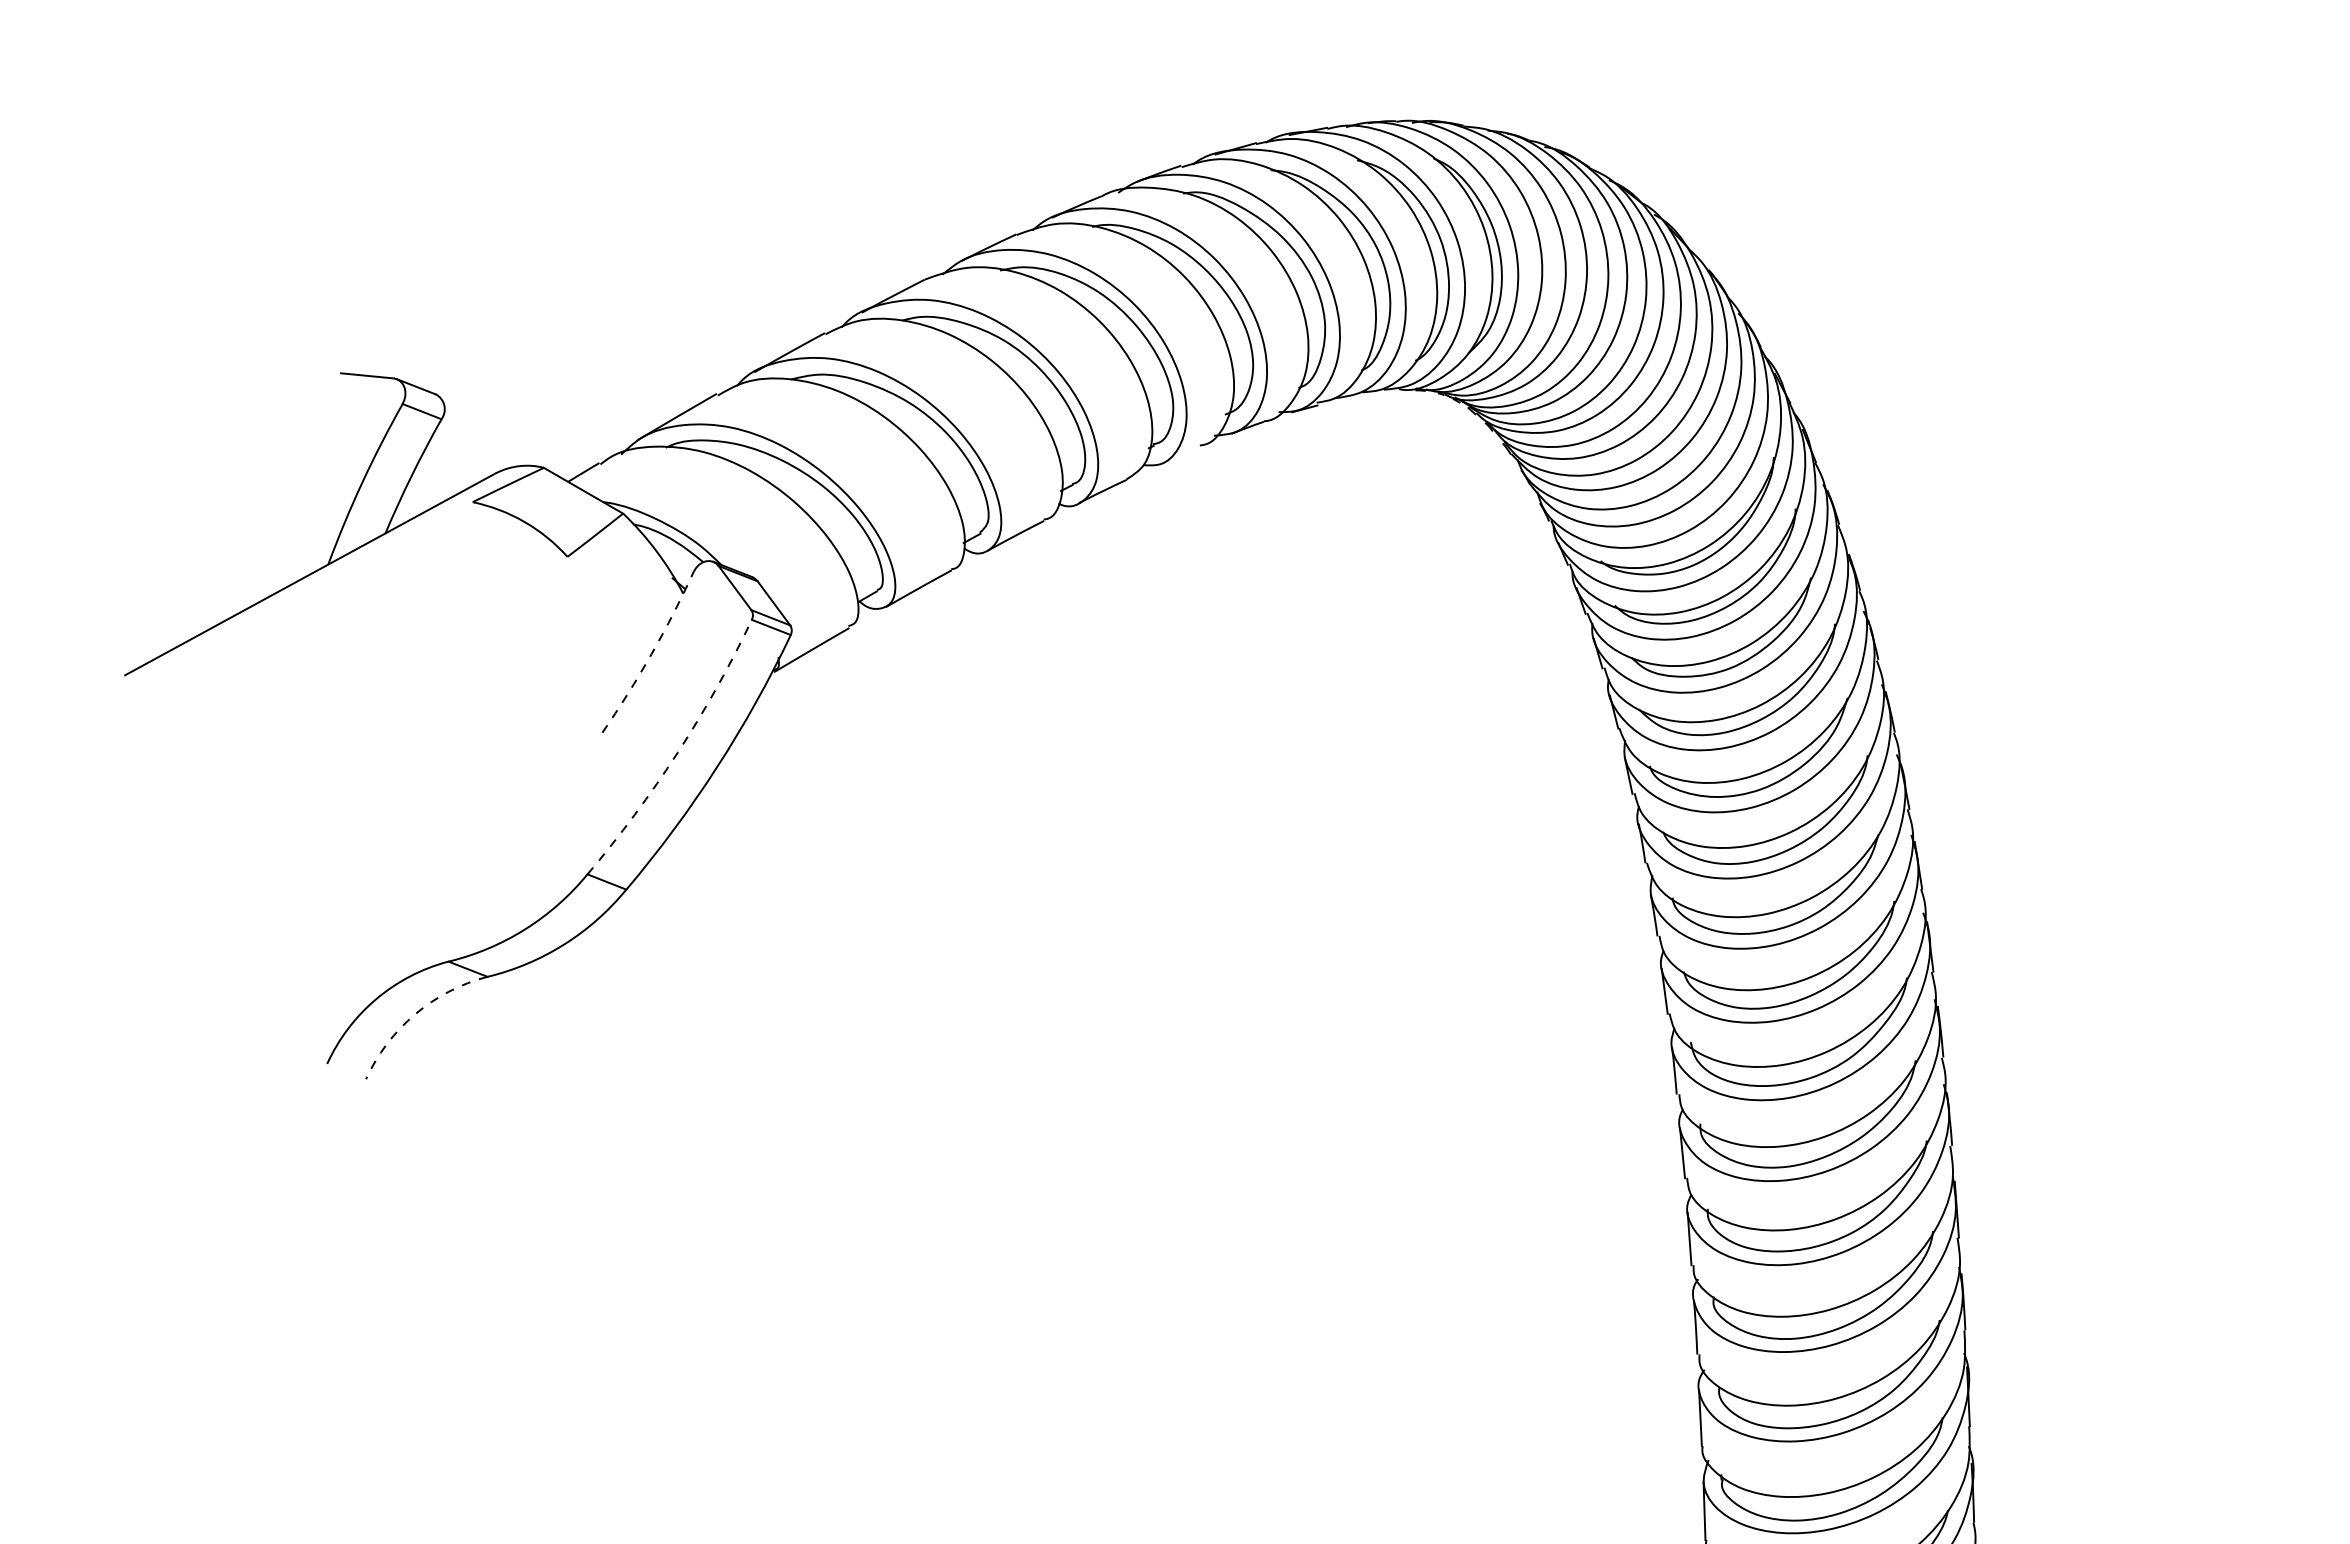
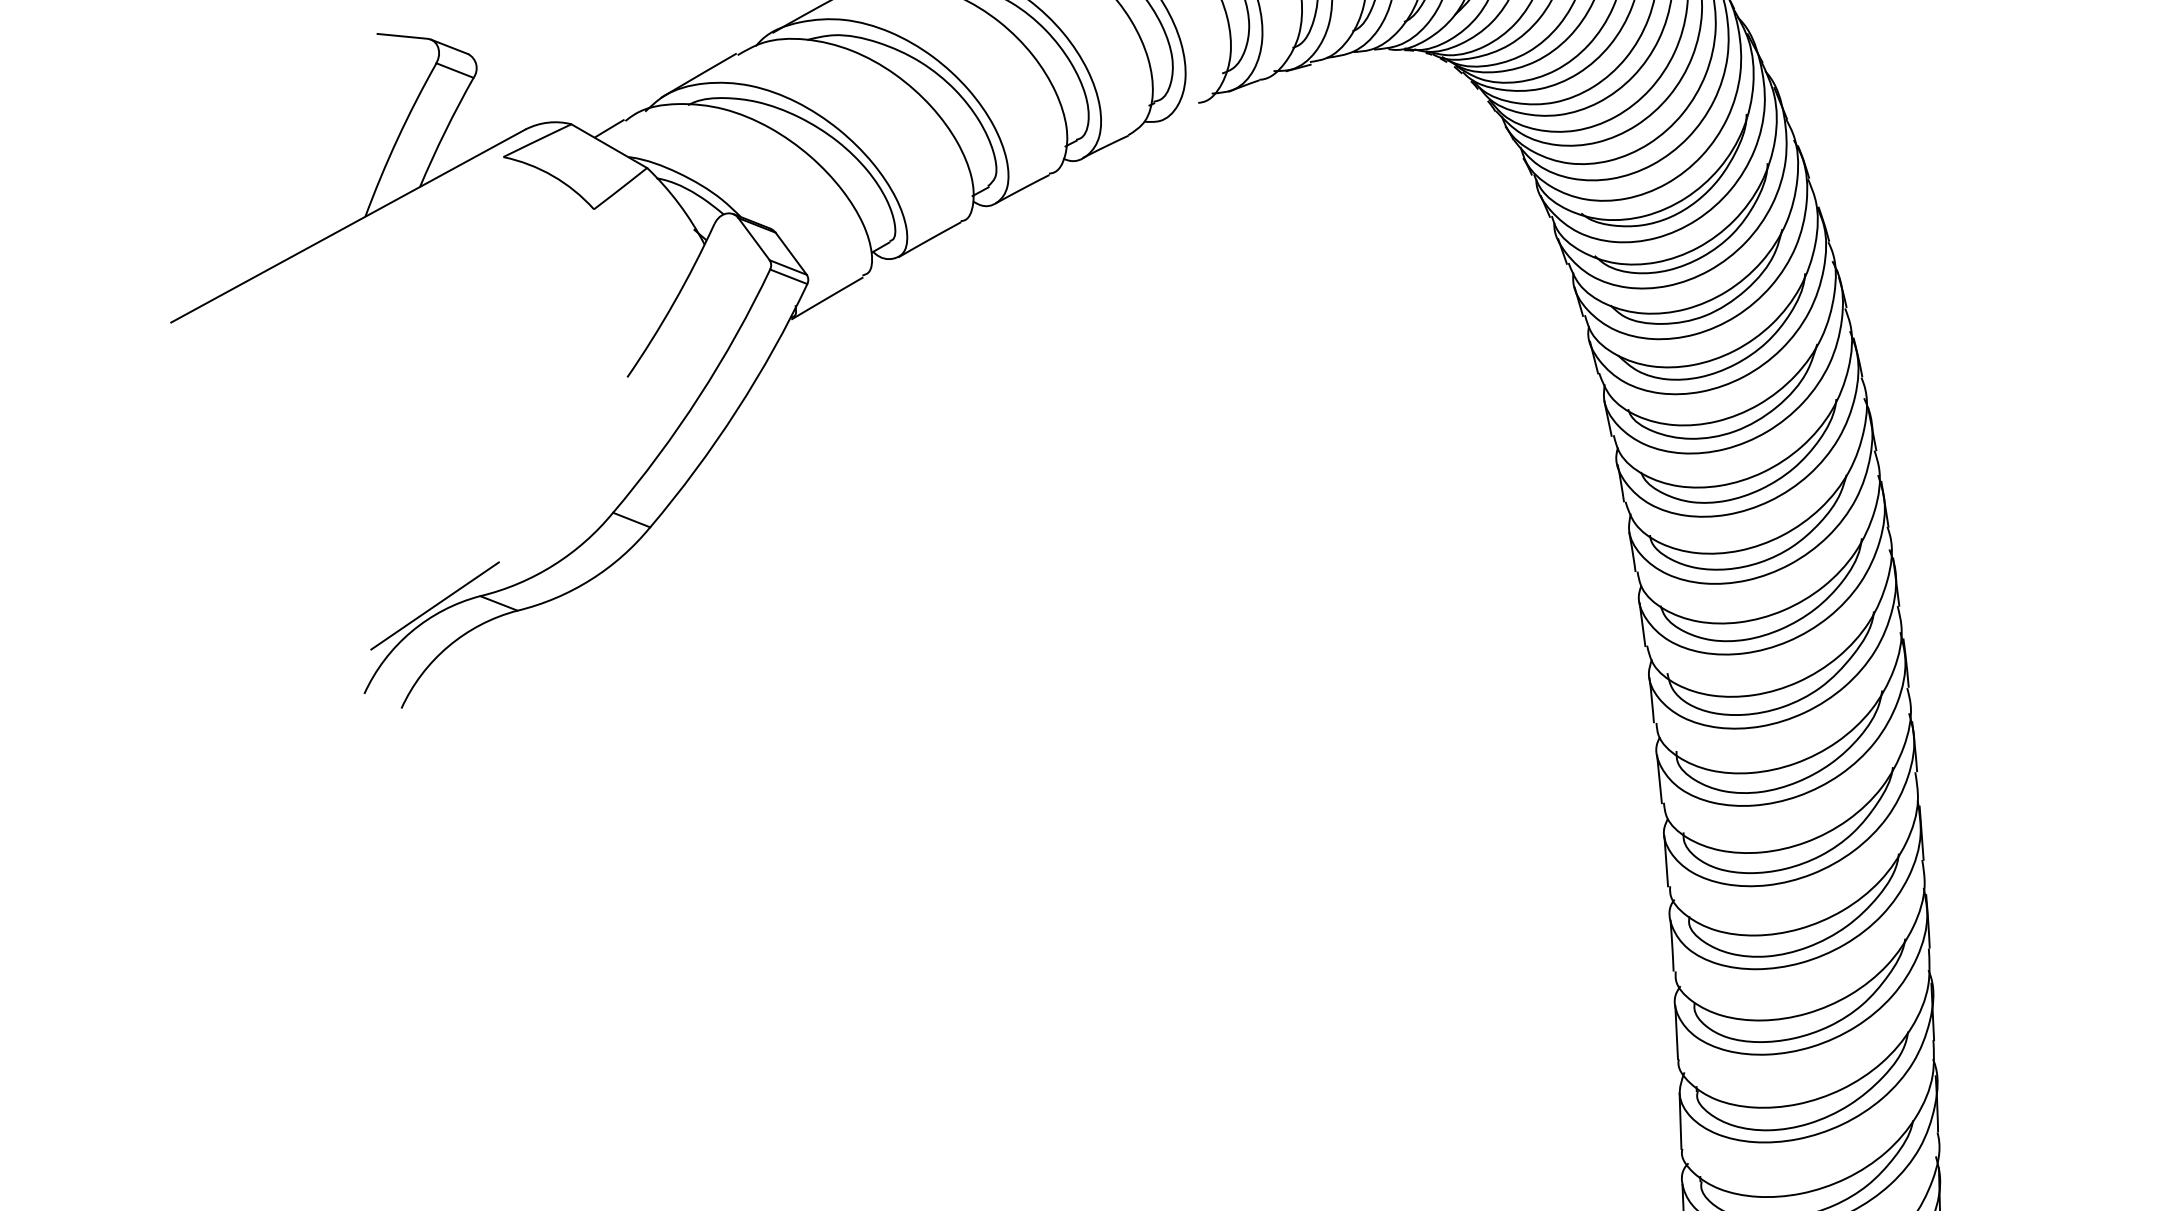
arc: (651, 654) -> (674, 302), dashed -> solid
arc: (677, 752) -> (699, 396), dashed -> solid
line: (401, 971) -> (435, 605), added
arc: (415, 1014) -> (448, 646), dashed -> solid

